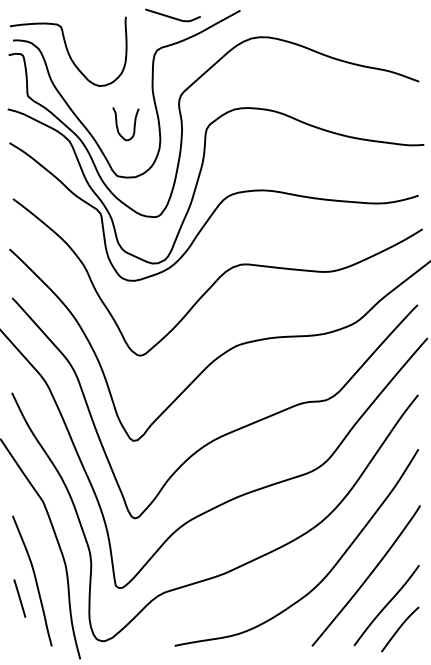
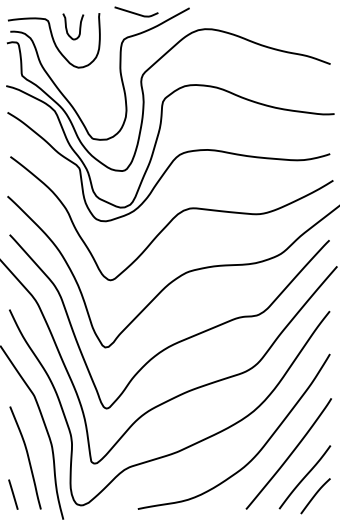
curve: (118, 127) -> (67, 29), moved
line: (19, 598) -> (13, 494), moved

